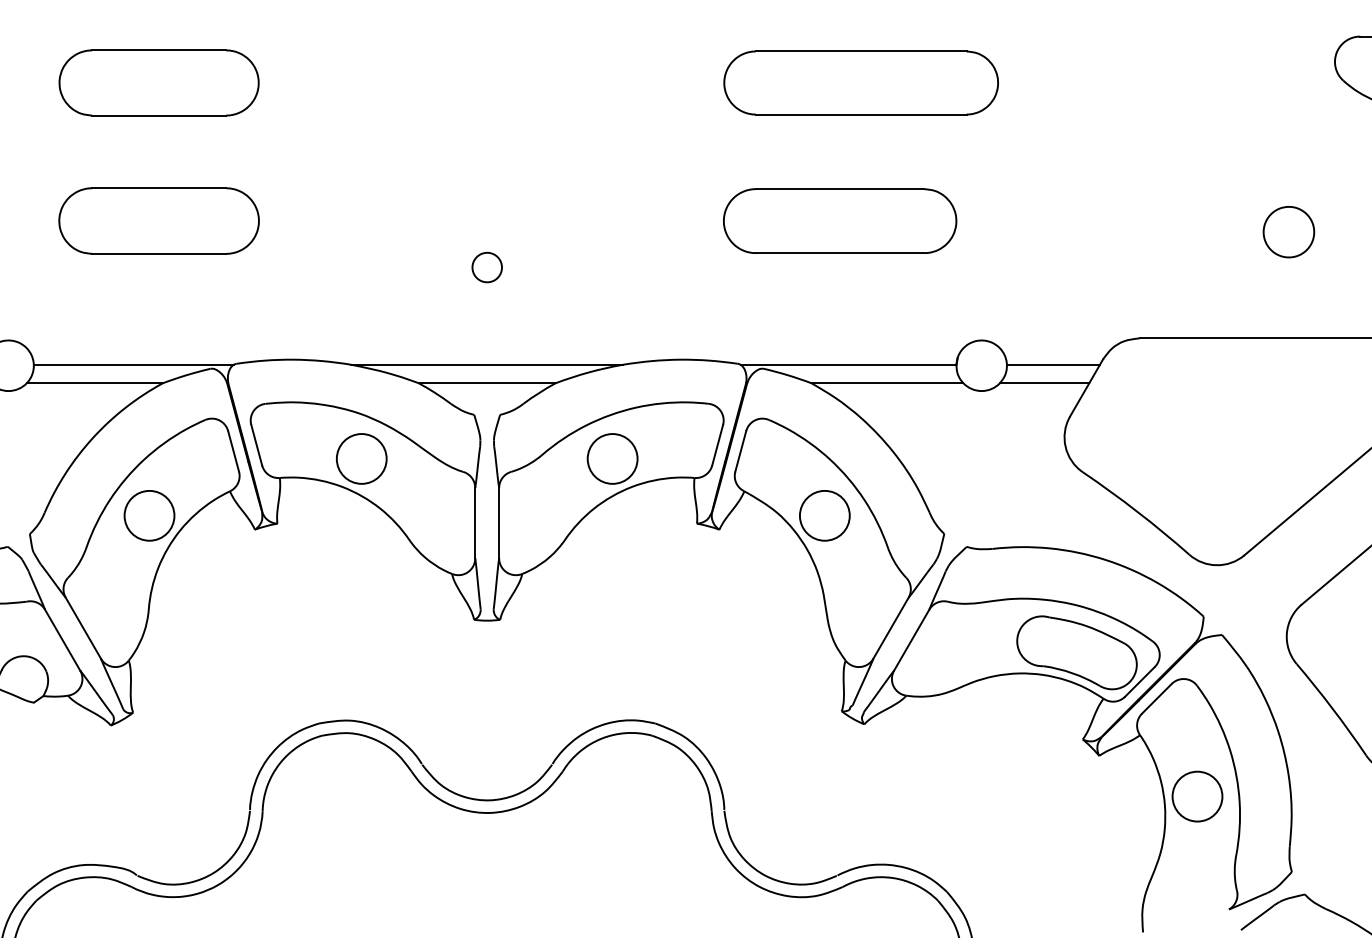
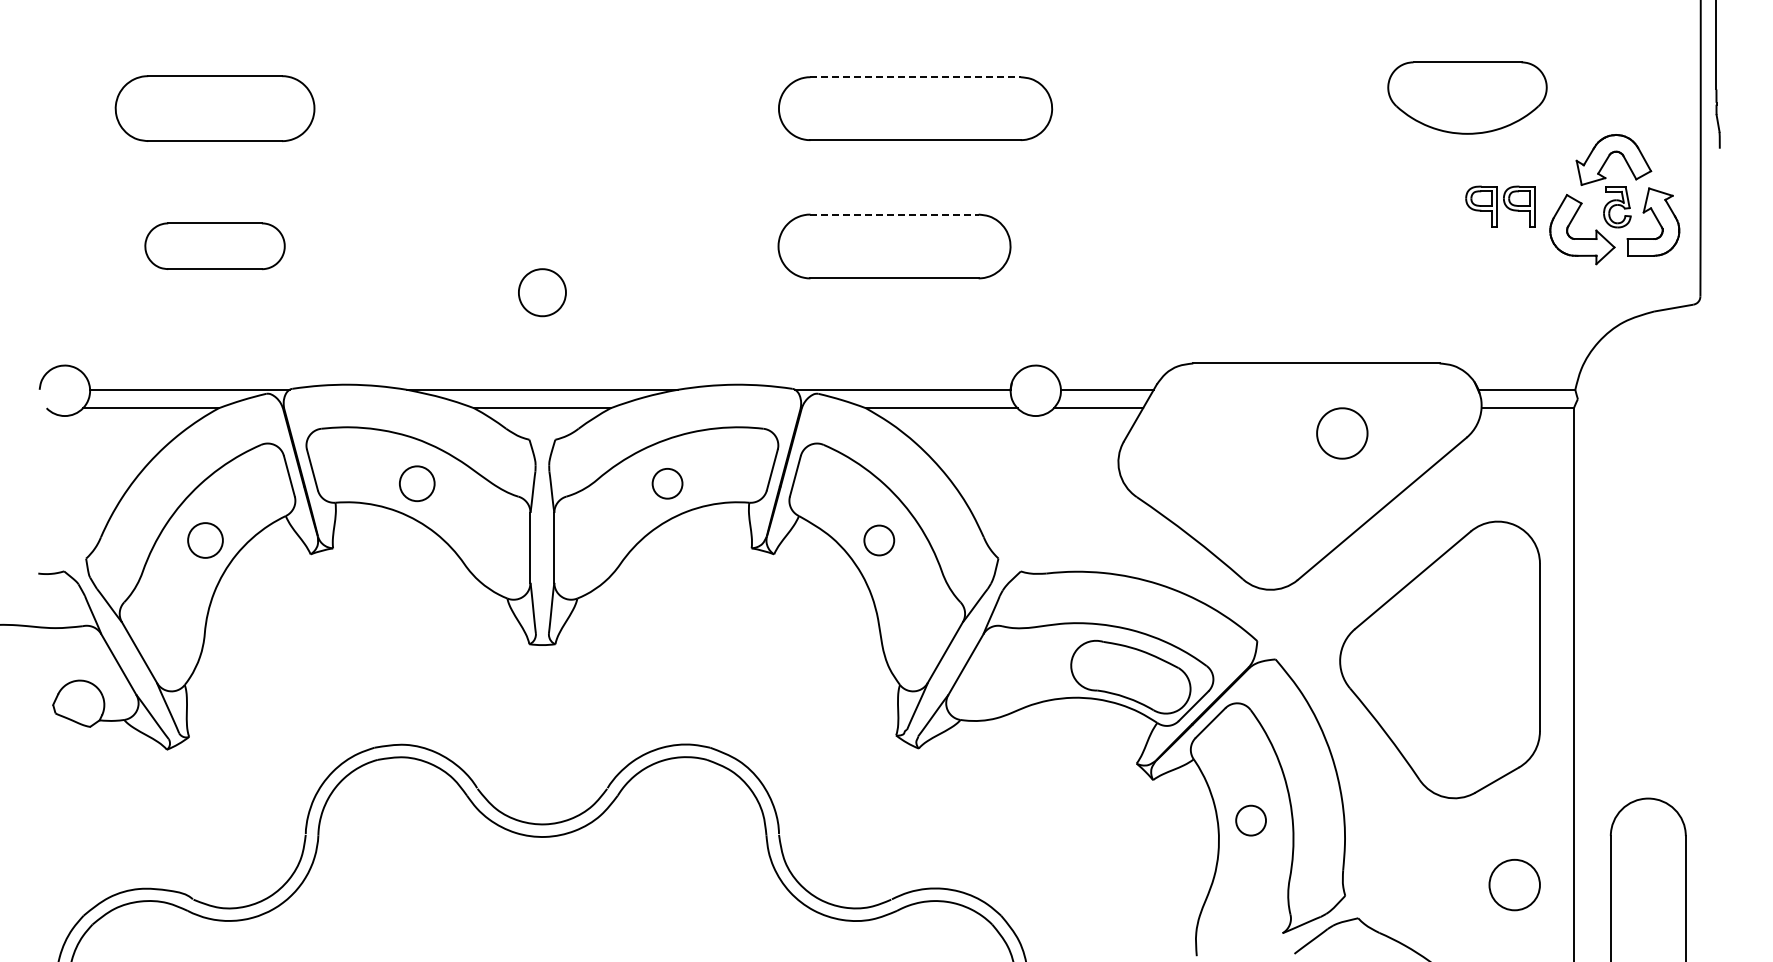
line: (862, 51) -> (916, 77), solid -> dashed
line: (841, 189) -> (895, 214), solid -> dashed
part: (158, 220) -> (214, 245), size x0.7
part: (1289, 232) -> (1342, 433), moved
part: (487, 267) -> (542, 292), size x1.6
circle: (361, 458) -> (417, 483), size x0.7
circle: (612, 458) -> (667, 483), size x0.6
circle: (149, 515) -> (205, 540), size x0.7
circle: (825, 515) -> (879, 540), size x0.6
circle: (1196, 796) -> (1250, 820), size x0.6

